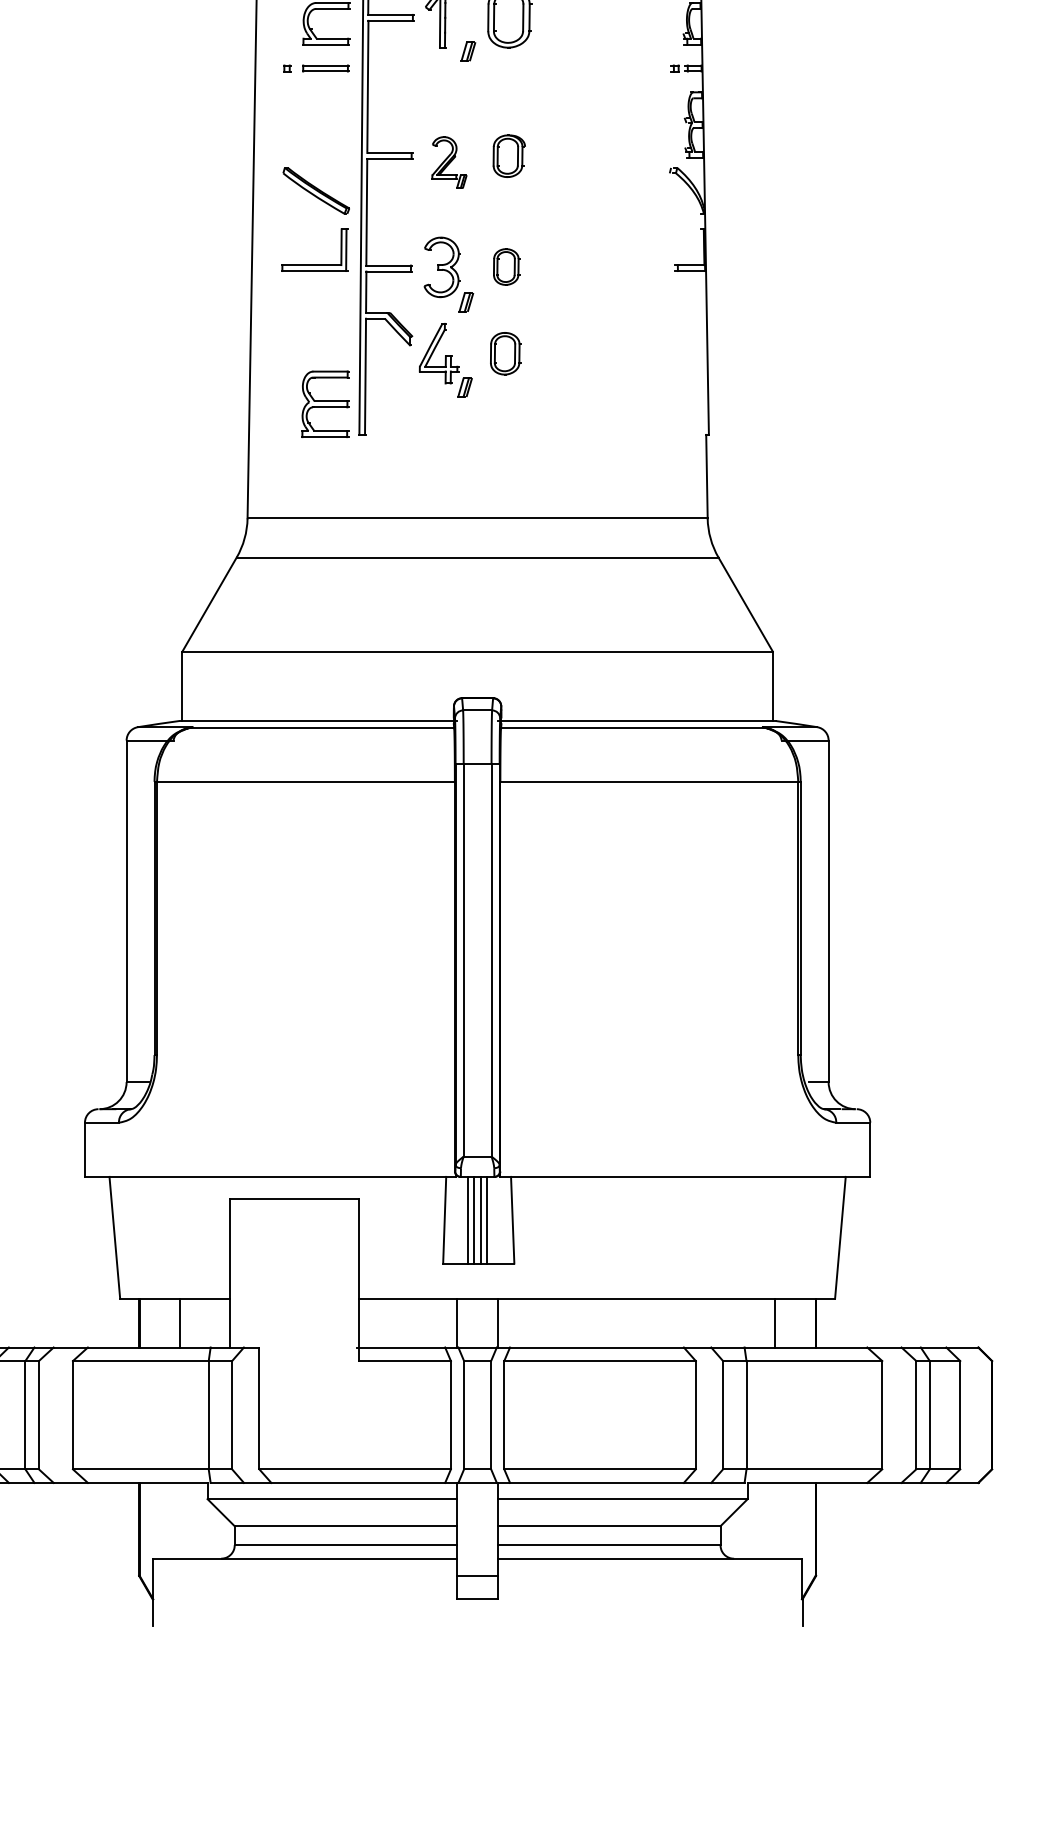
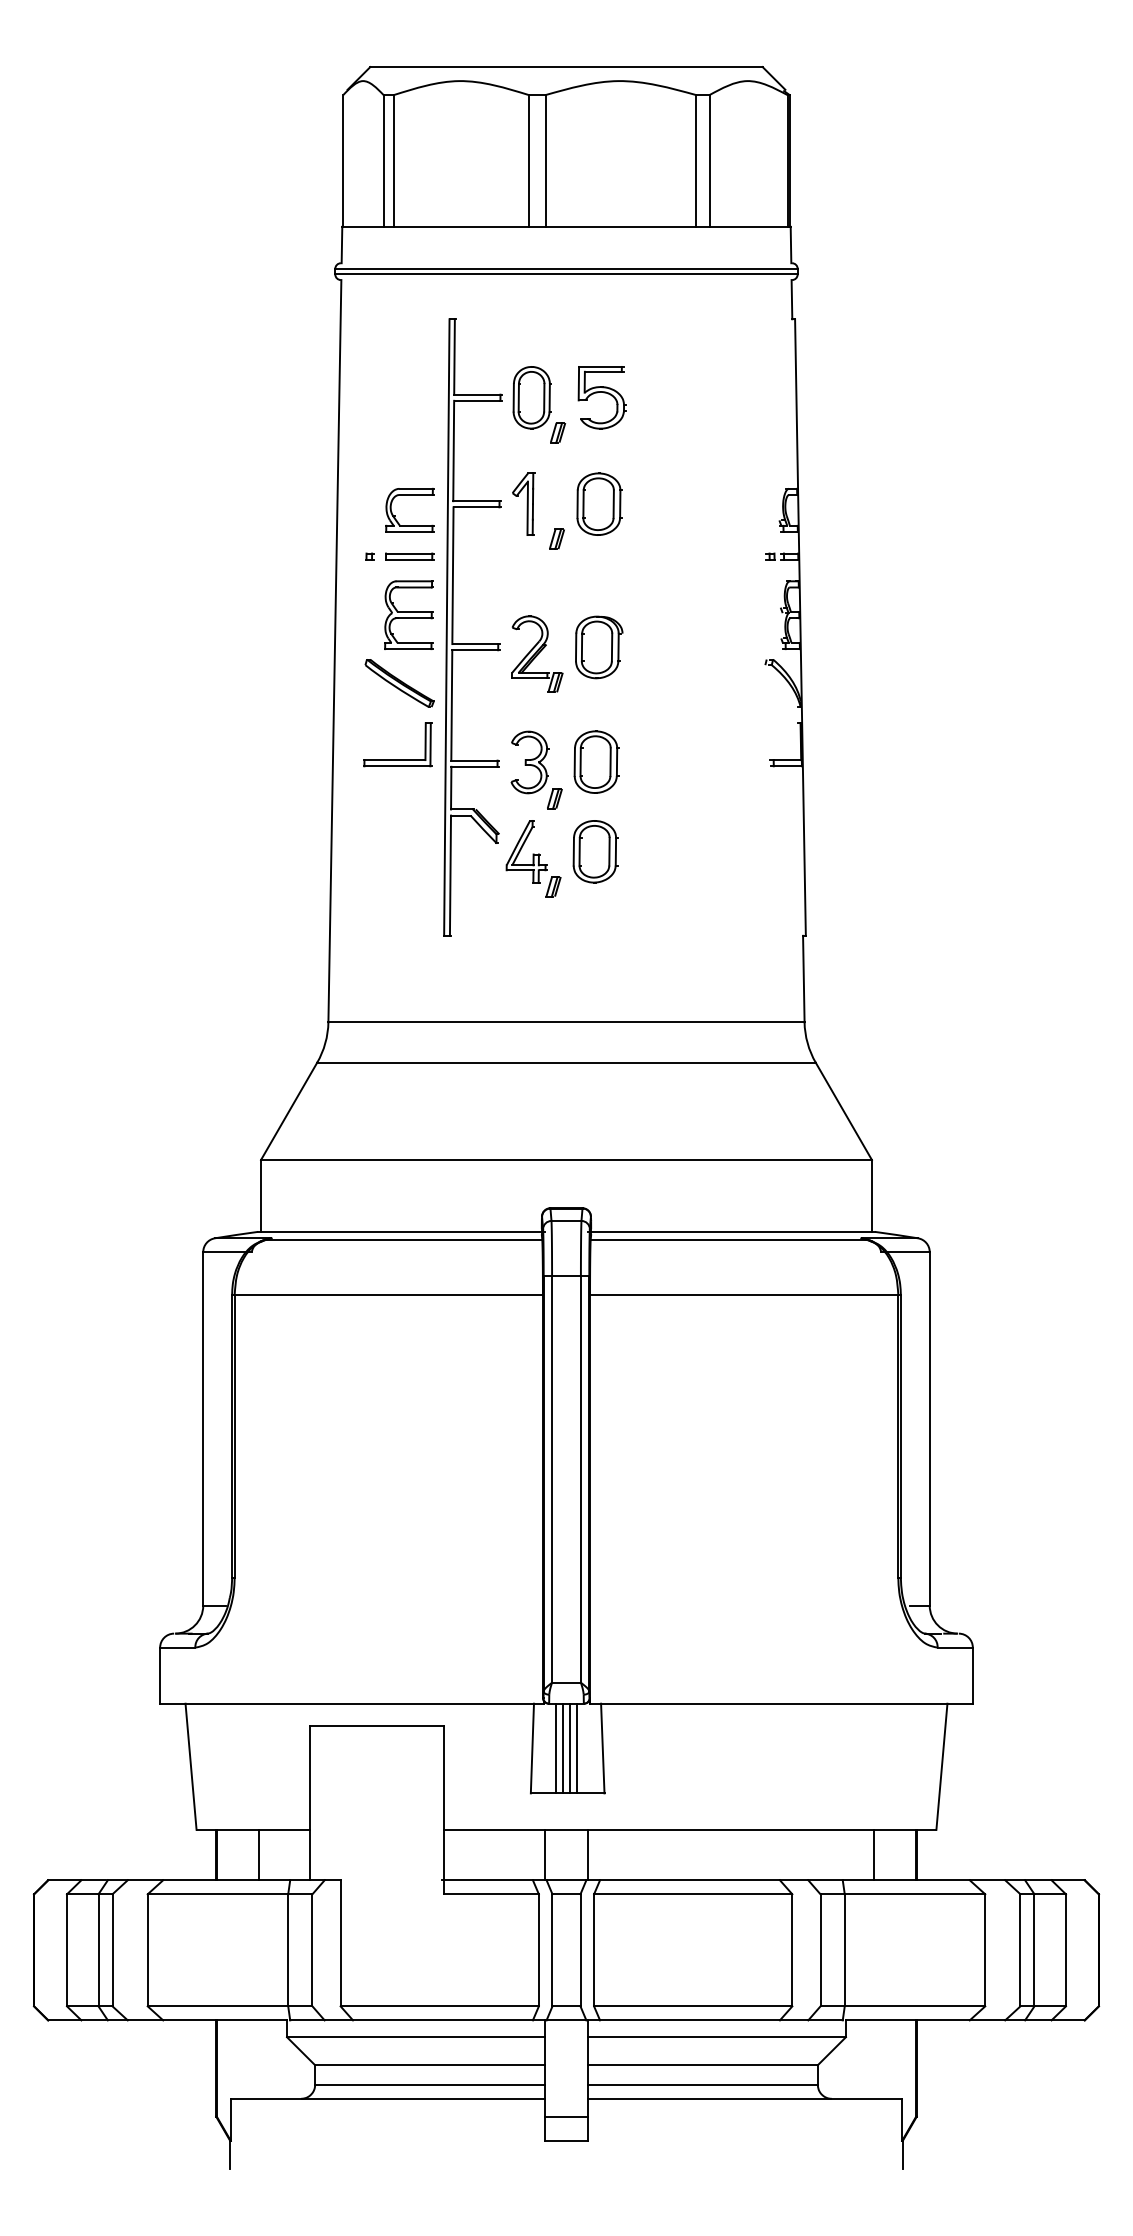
part: (509, 156) -> (599, 647), size x1.43
part: (449, 162) -> (537, 653), size x1.43
part: (506, 266) -> (596, 761), size x1.67
part: (505, 353) -> (595, 851), size x1.43
part: (324, 403) -> (408, 614), moved

